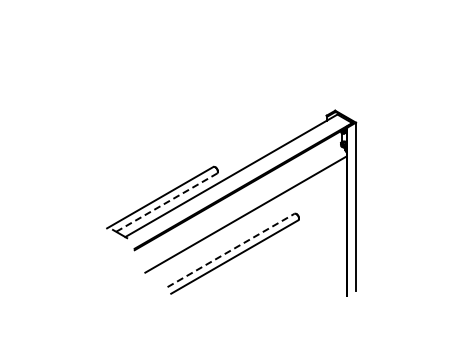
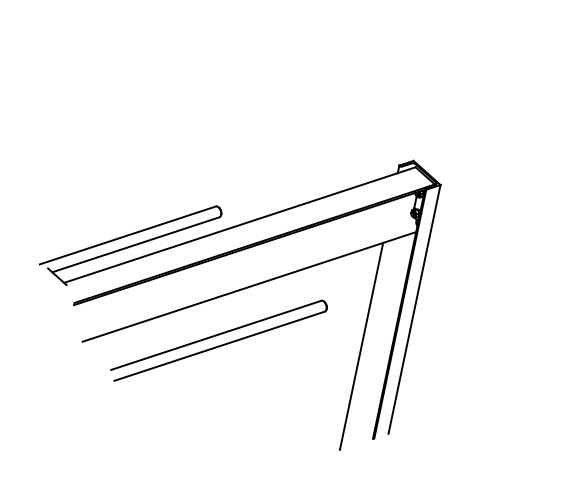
line: (167, 202) -> (137, 244), dashed -> solid
line: (326, 237) -> (361, 345), added
line: (231, 250) -> (216, 335), dashed -> solid

